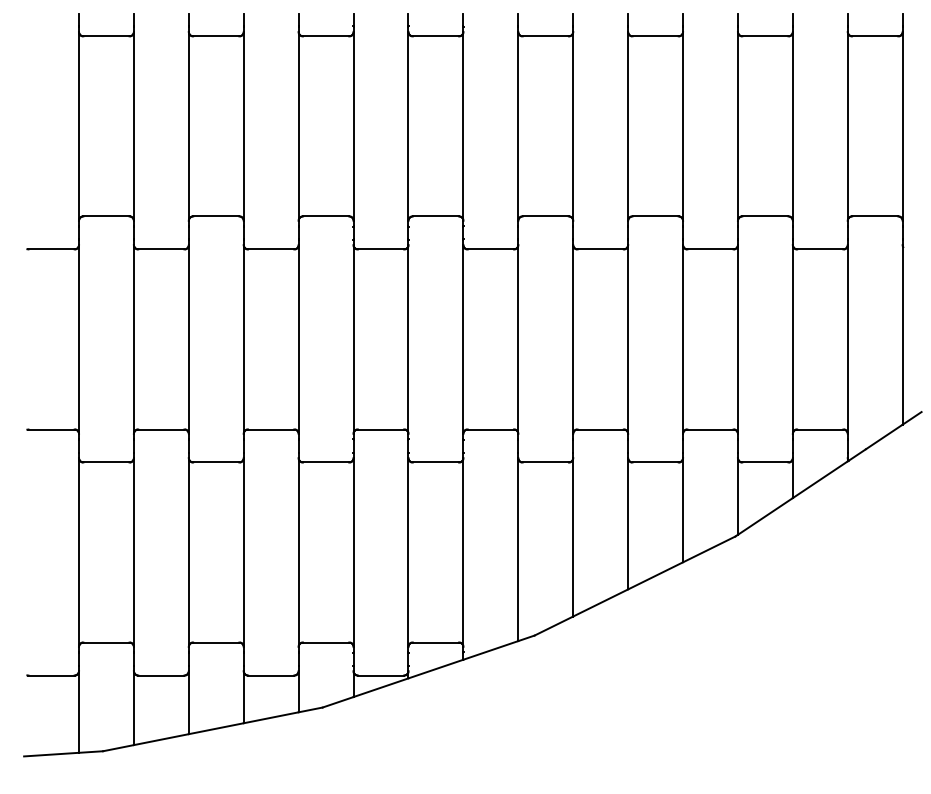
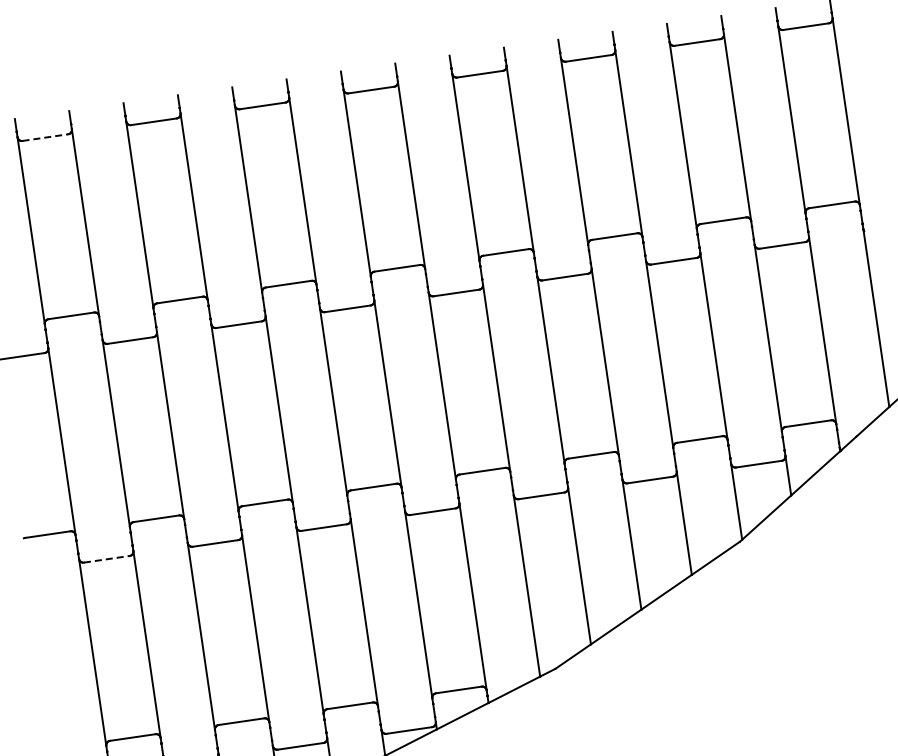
line: (106, 36) -> (45, 137), solid -> dashed
line: (106, 462) -> (106, 559), solid -> dashed

